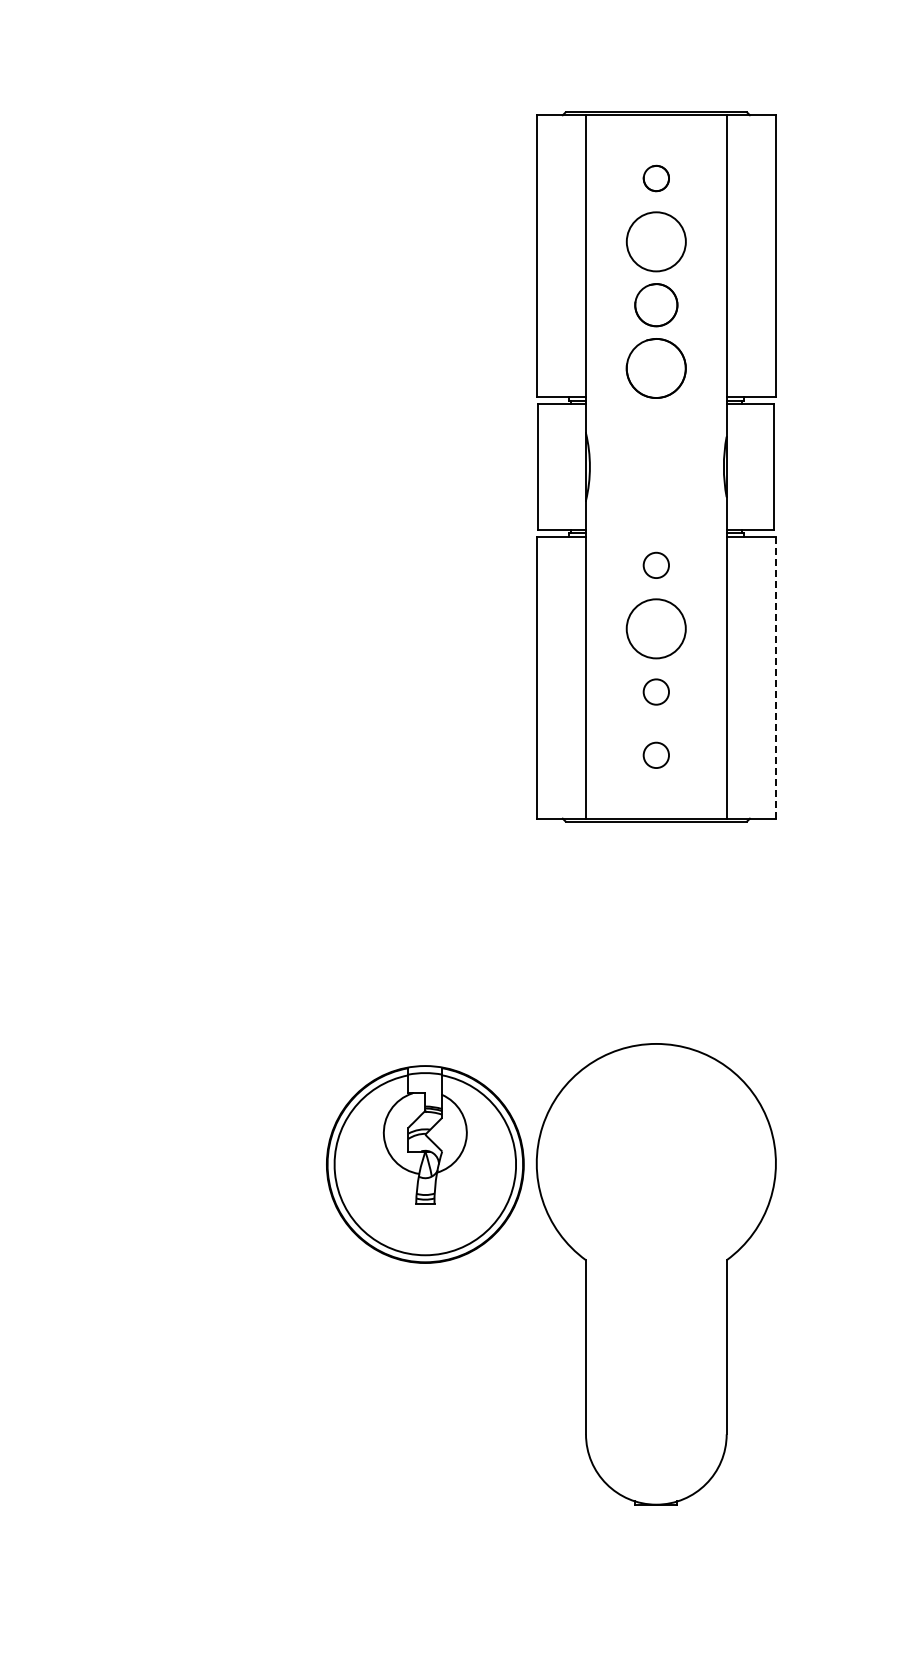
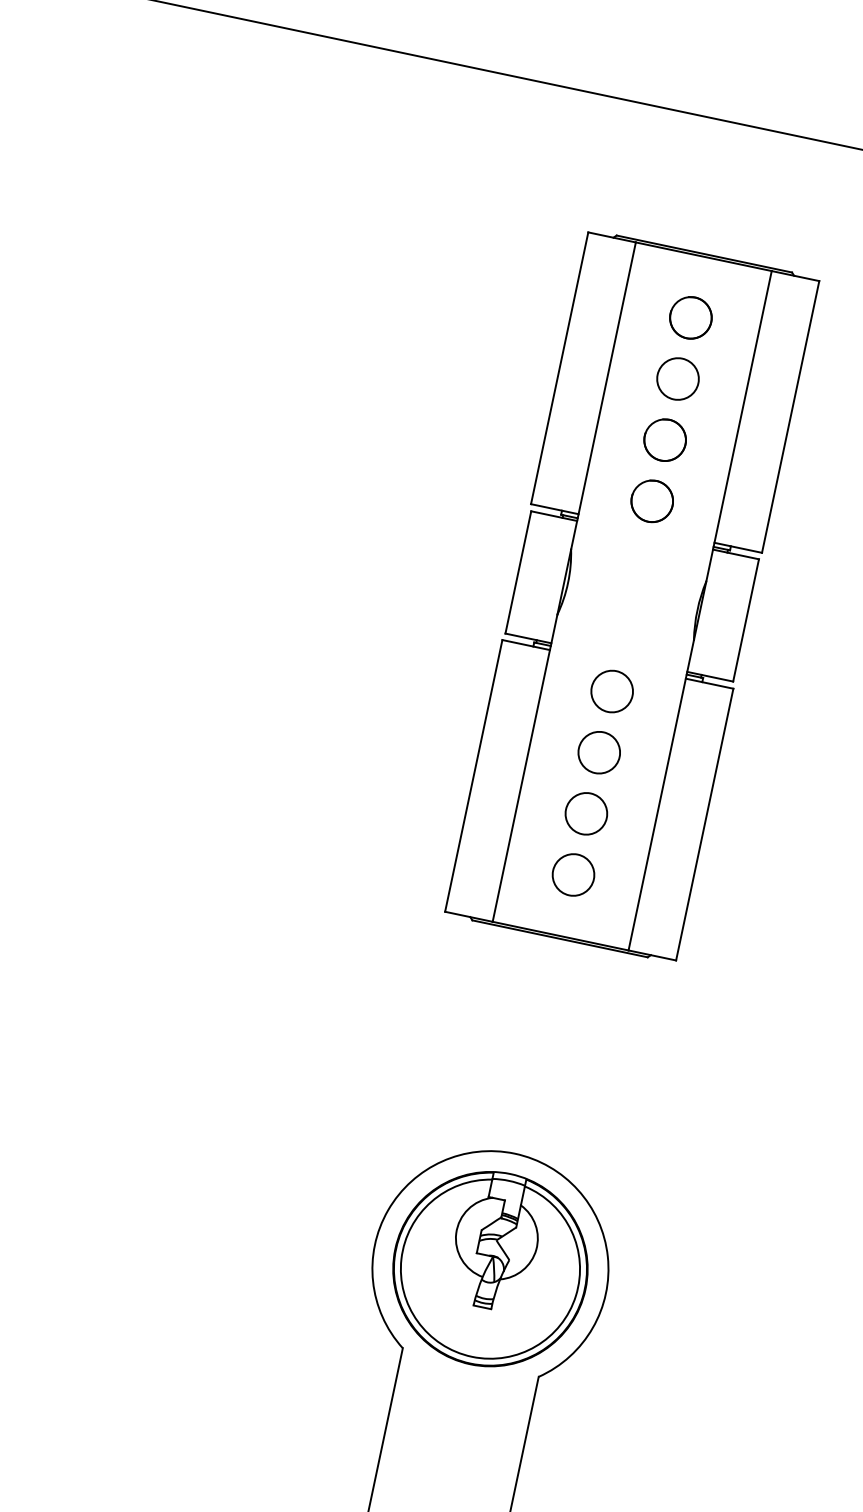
circle: (656, 178) -> (691, 317), size x1.67
circle: (656, 241) -> (678, 378), size x0.71
circle: (656, 368) -> (652, 501), size x0.71
circle: (656, 565) -> (612, 691), size x1.67
circle: (656, 628) -> (599, 752), size x0.71
line: (775, 678) -> (704, 824), dashed -> solid
circle: (656, 691) -> (586, 813), size x1.67
circle: (656, 755) -> (573, 875), size x1.67
part: (425, 1164) -> (490, 1269), moved

